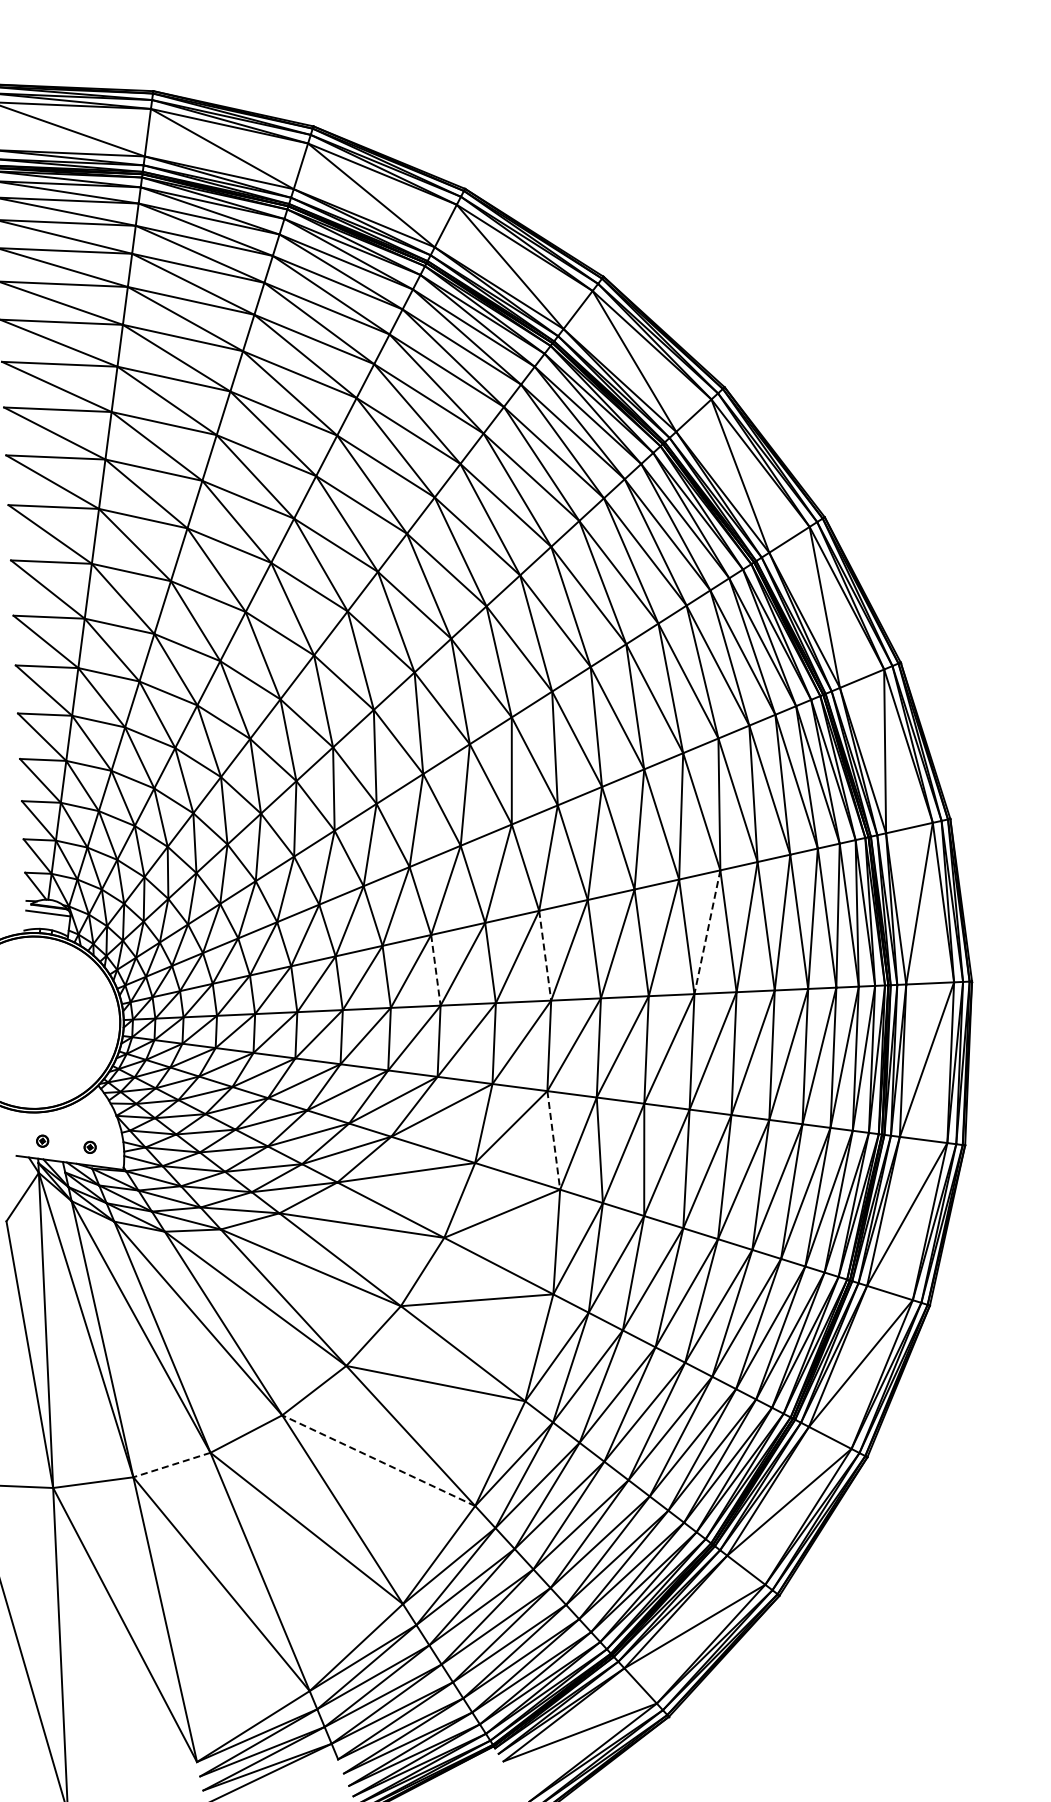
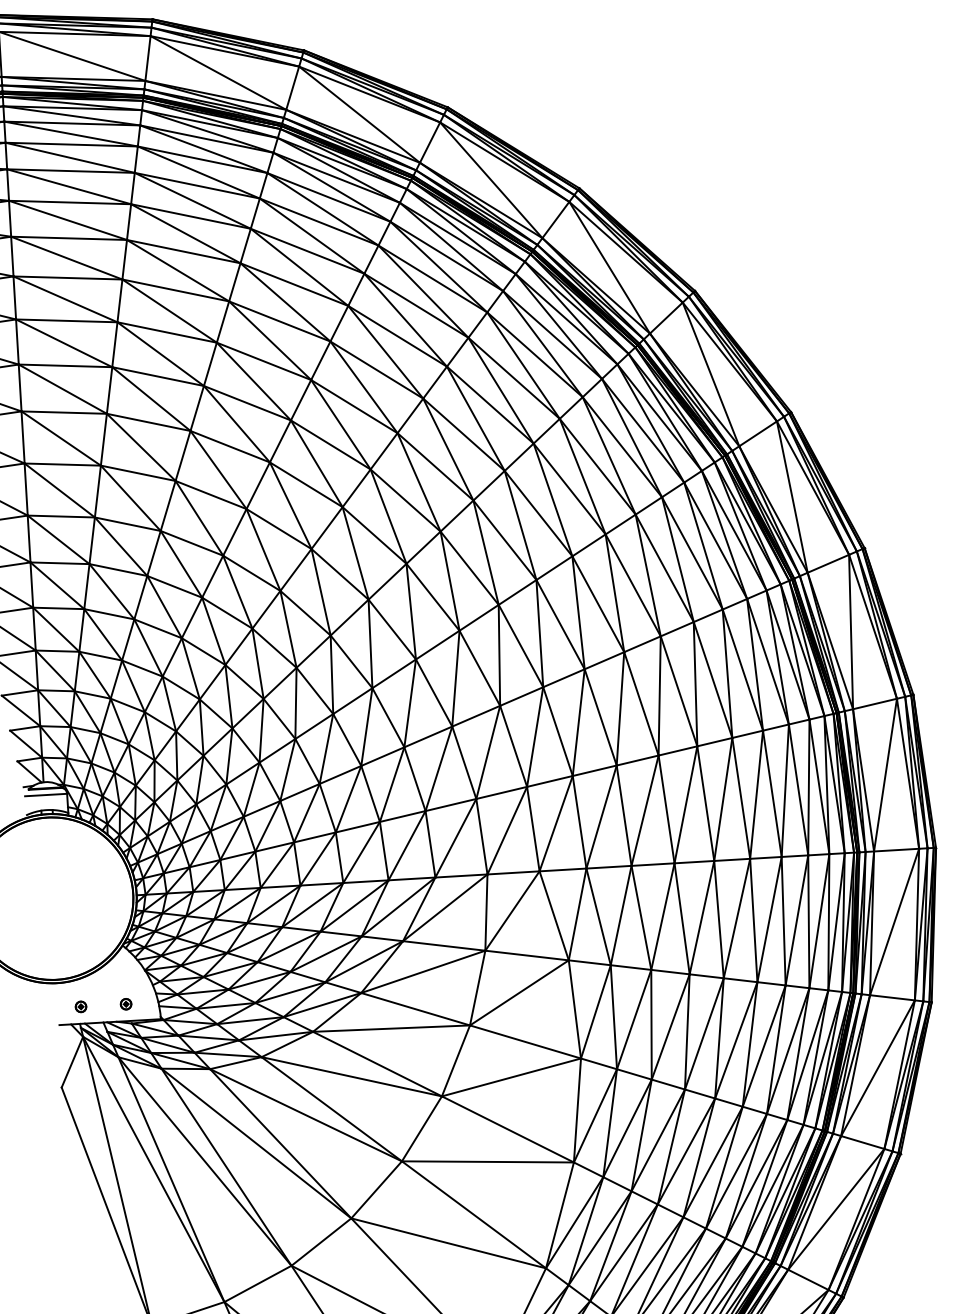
line: (707, 932) -> (659, 696), dashed -> solid
line: (545, 956) -> (514, 747), dashed -> solid
line: (435, 970) -> (414, 779), dashed -> solid
line: (553, 1140) -> (553, 915), dashed -> solid
line: (378, 1460) -> (448, 1243), dashed -> solid
line: (171, 1465) -> (257, 1284), dashed -> solid

